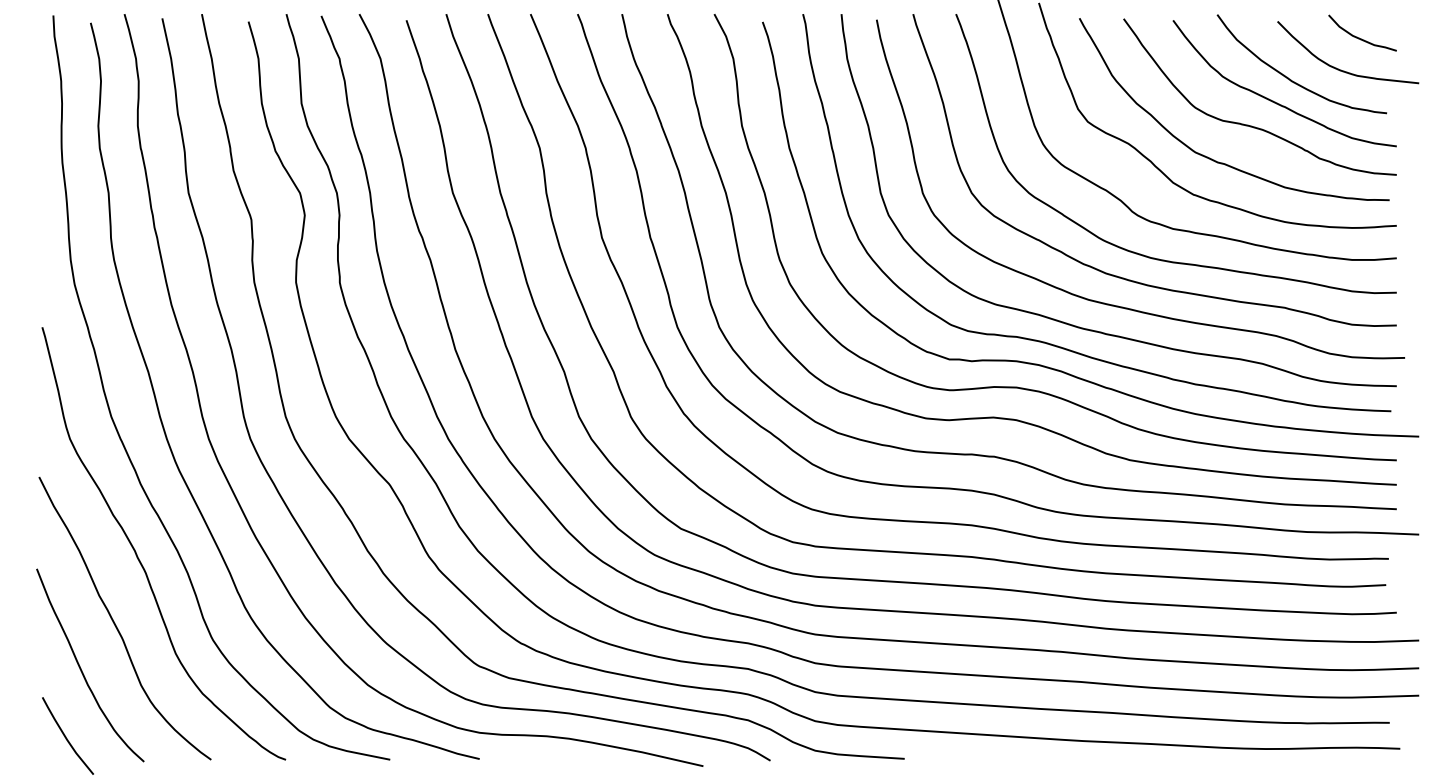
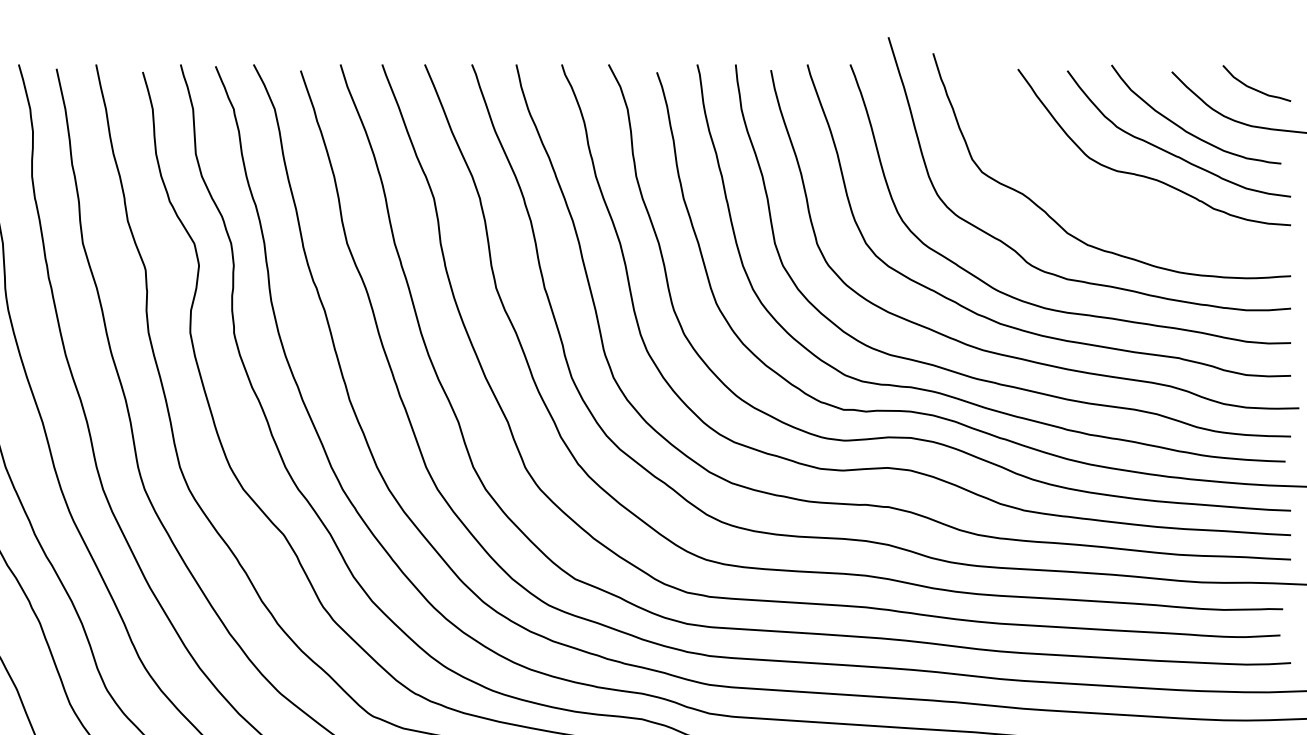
curve: (1212, 158) -> (1106, 208), removed

